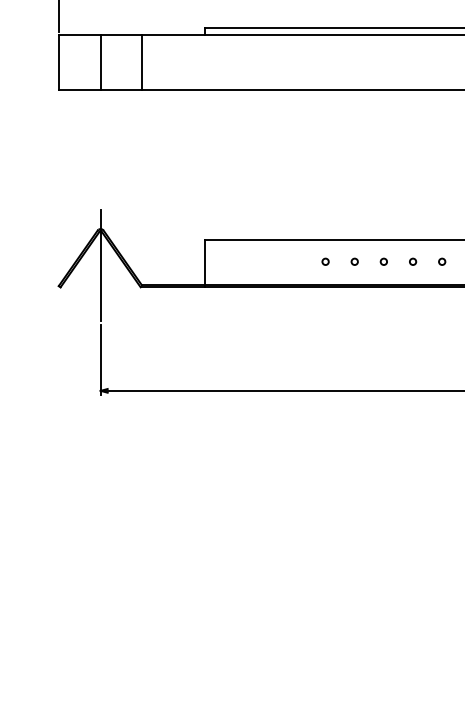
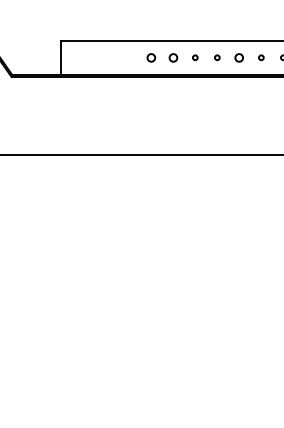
circle: (325, 261) -> (151, 57), size x1.6
circle: (354, 261) -> (173, 57), size x1.6
circle: (442, 261) -> (239, 57), size x1.6

